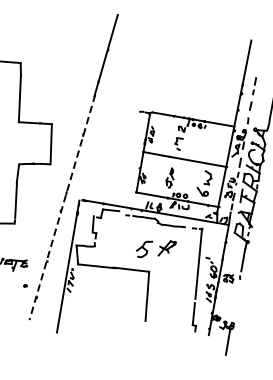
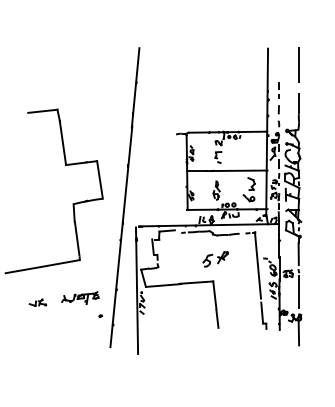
line: (62, 208) -> (121, 237), dashed -> solid
part: (155, 249) -> (215, 259), size x0.71
line: (235, 298) -> (298, 291), added

